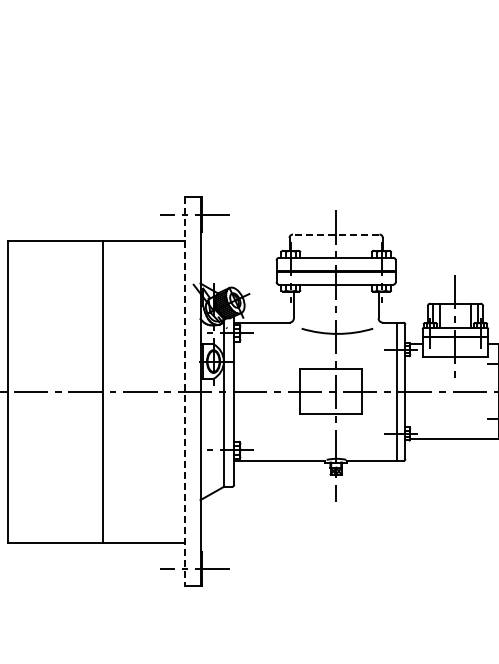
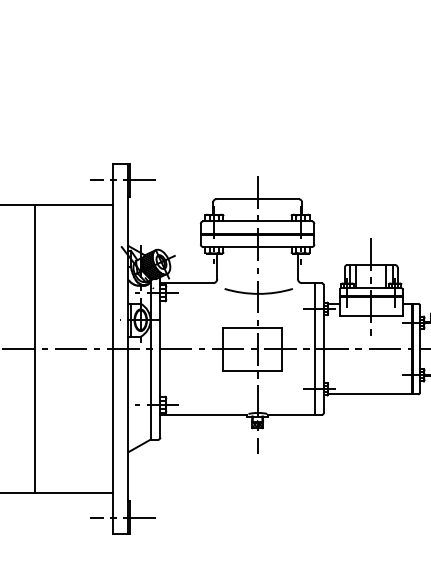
line: (335, 234) -> (256, 199), dashed -> solid
line: (184, 392) -> (113, 349), dashed -> solid

